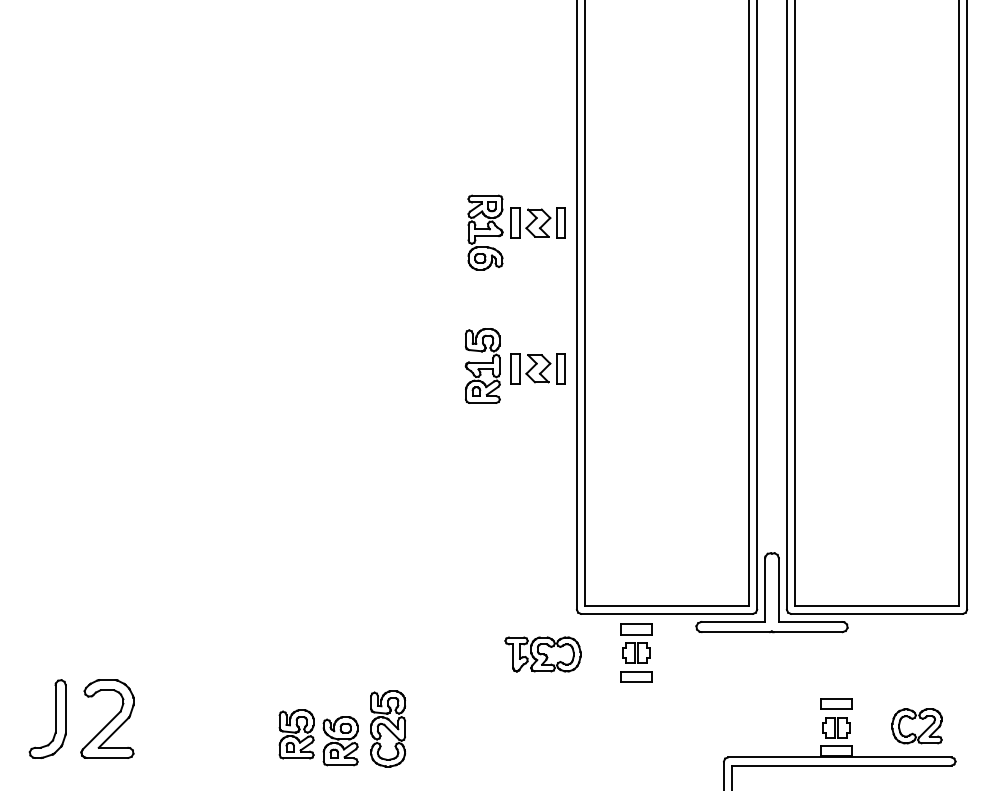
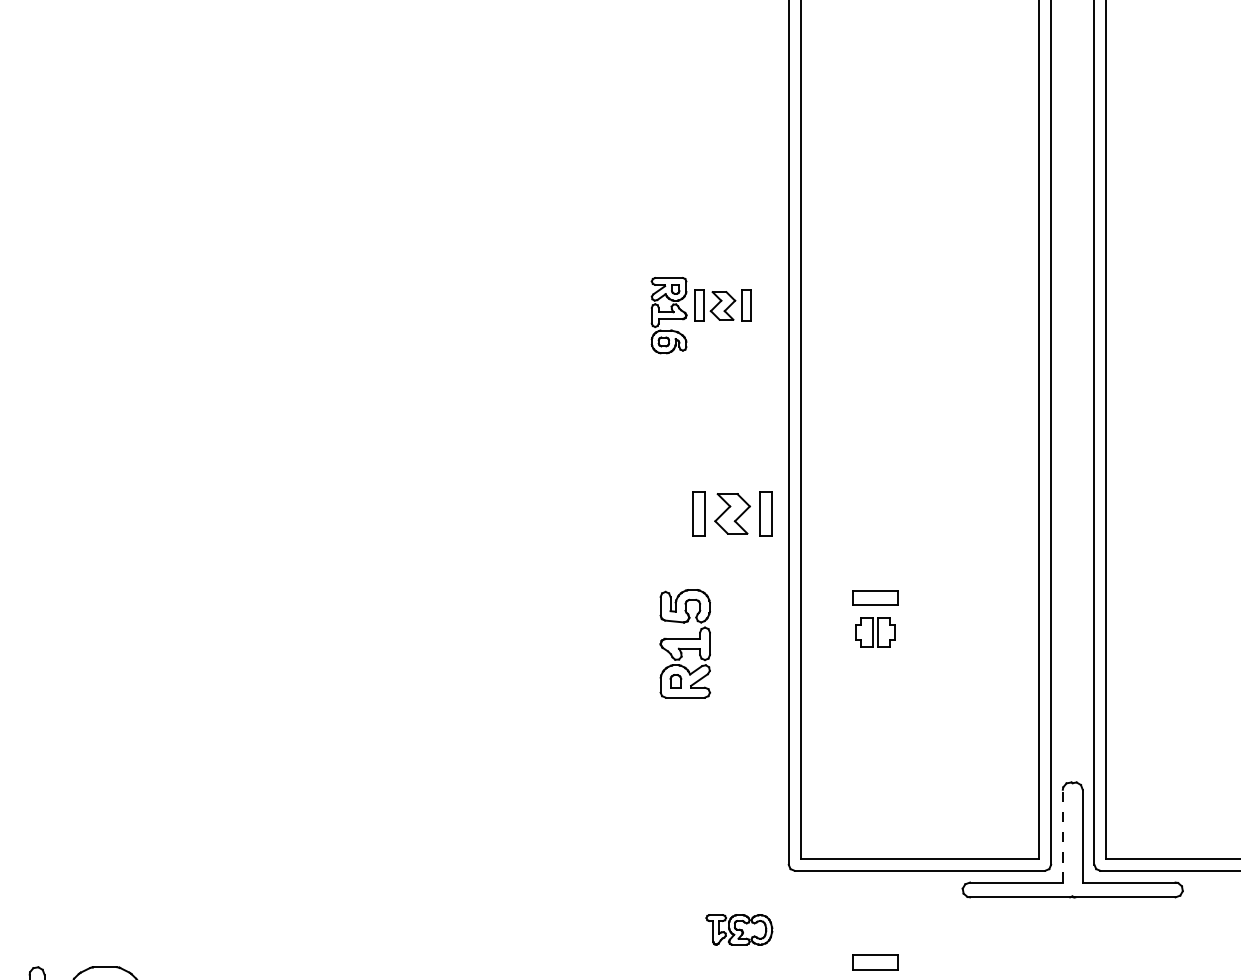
part: (516, 232) -> (700, 315), size x0.7
part: (482, 365) -> (684, 643), moved
line: (765, 590) -> (1063, 836), solid -> dashed
part: (636, 643) -> (875, 618), moved
part: (542, 654) -> (738, 929), size x0.6

